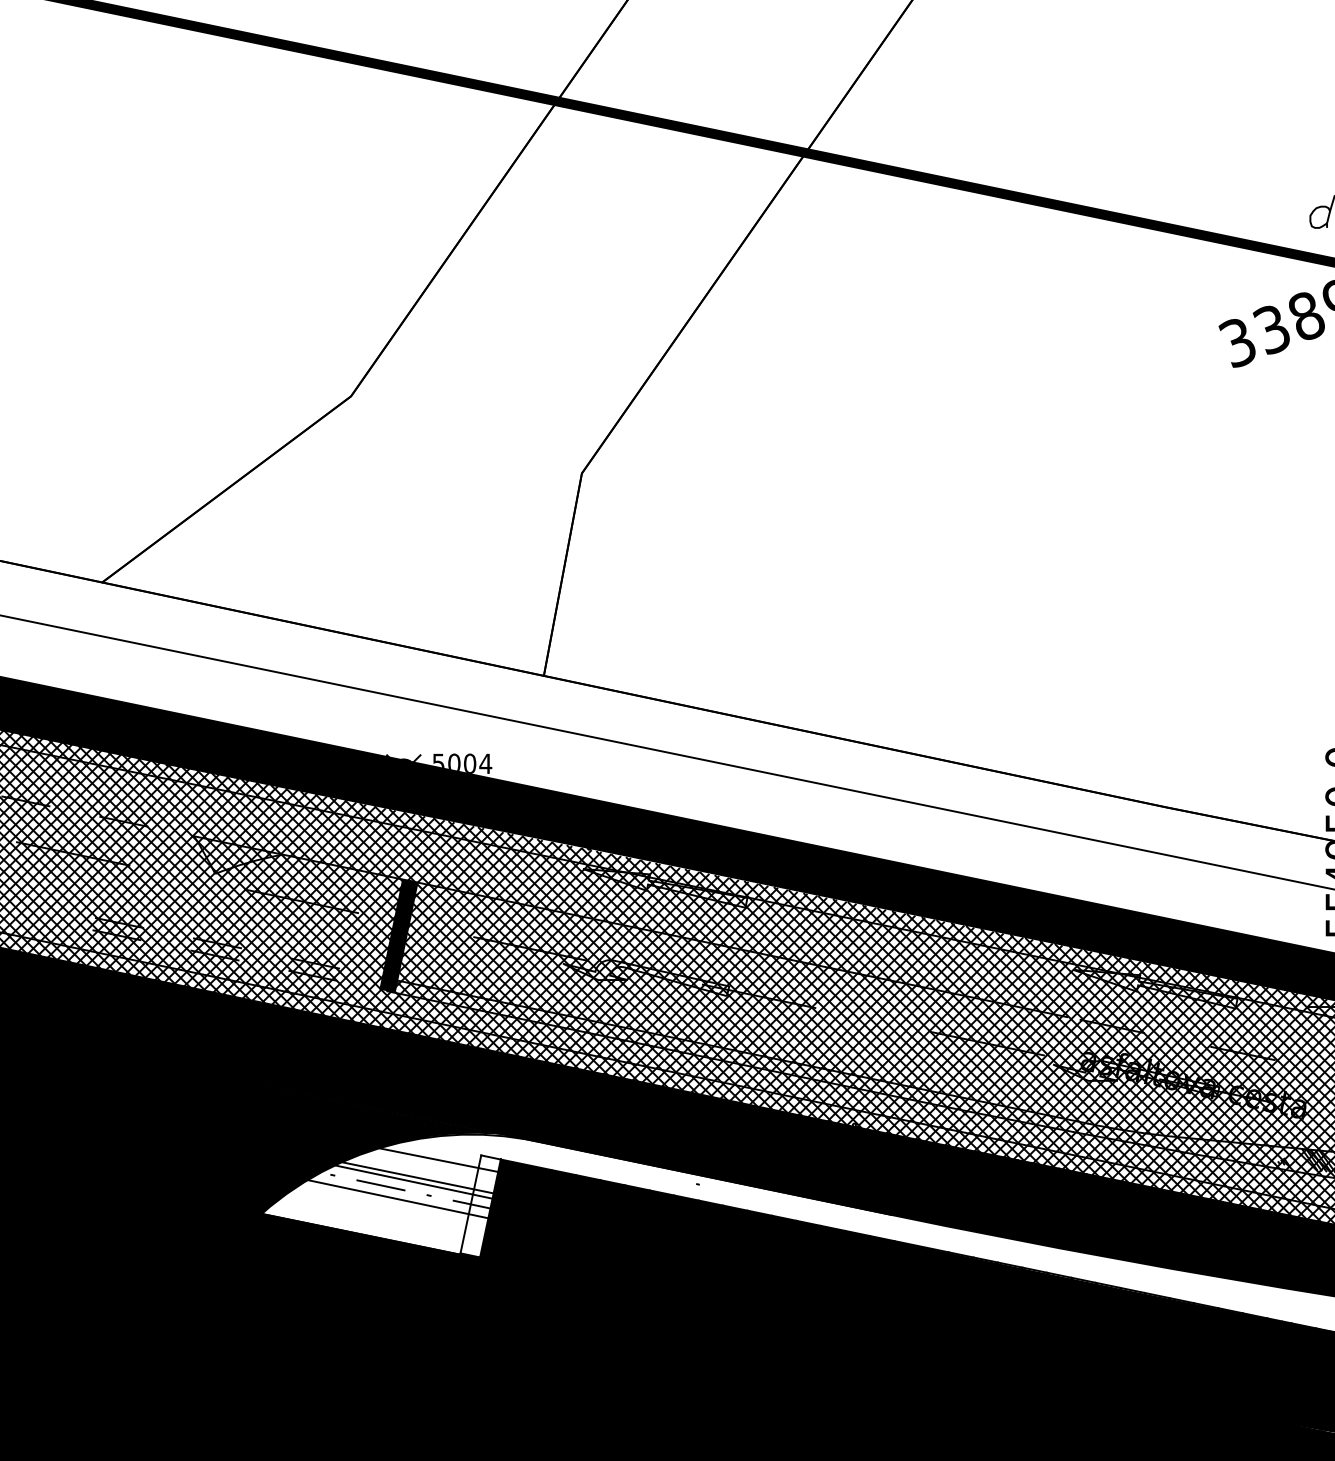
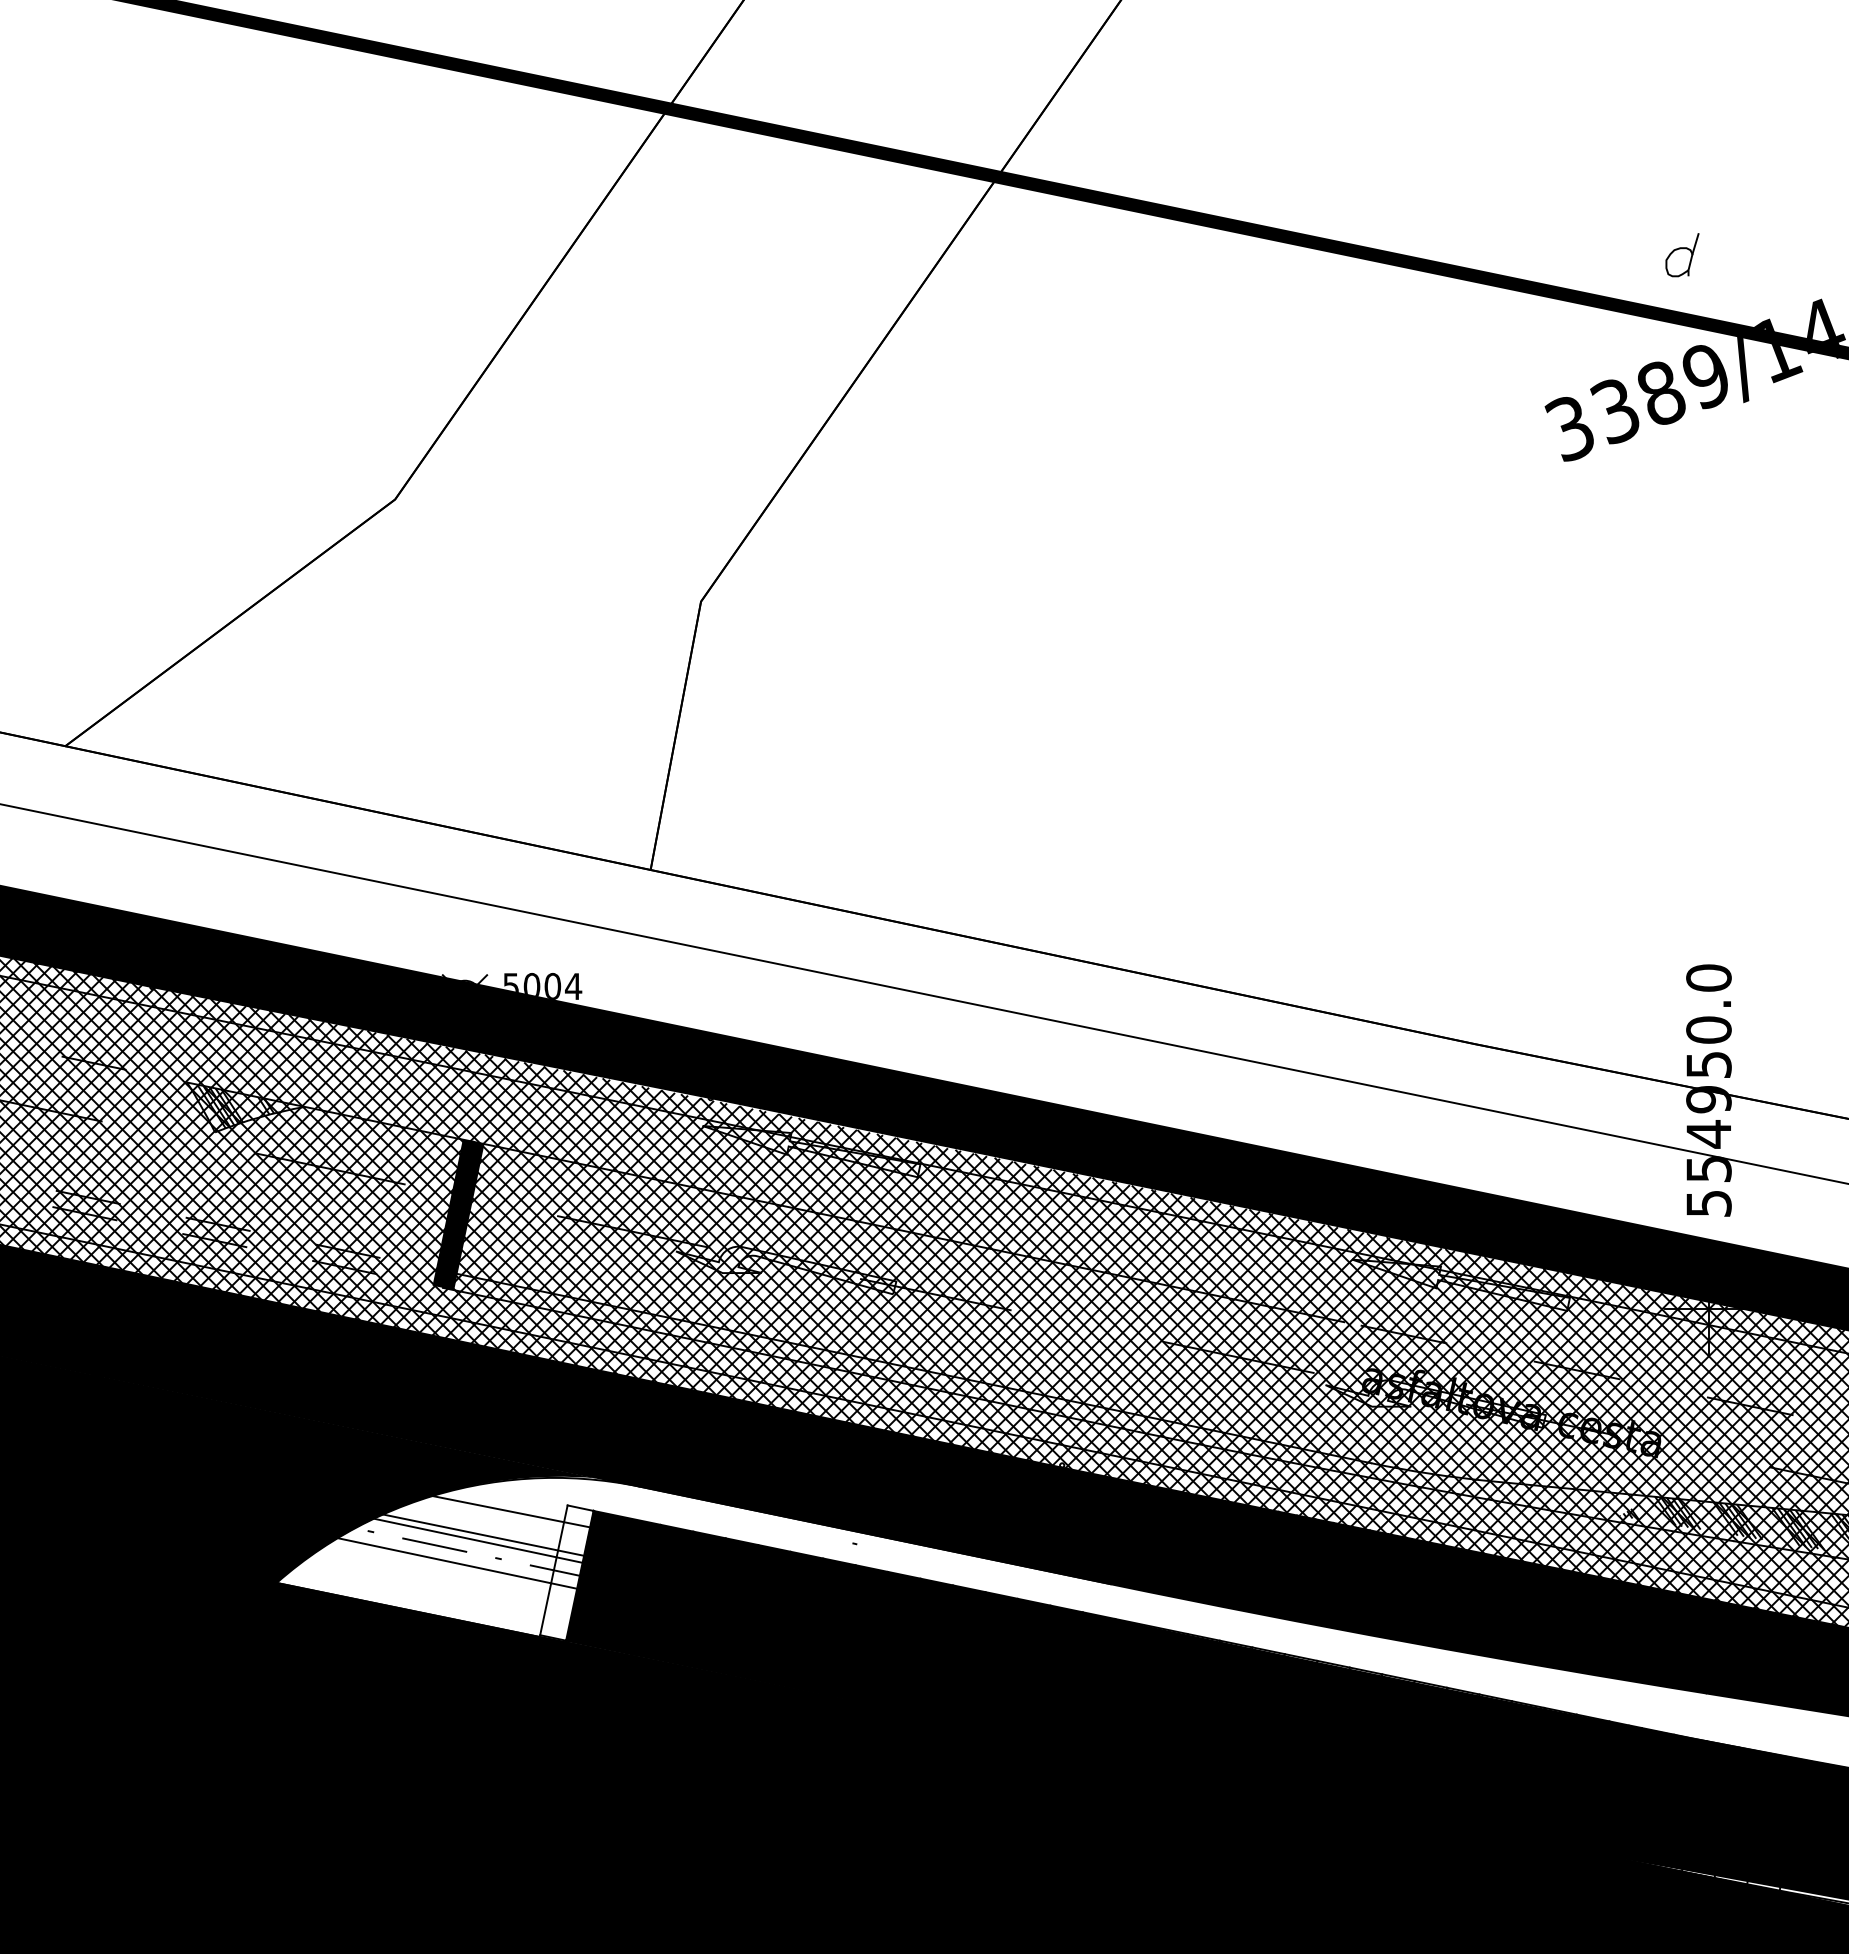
hatch: (230, 854) -> (235, 1106), added

